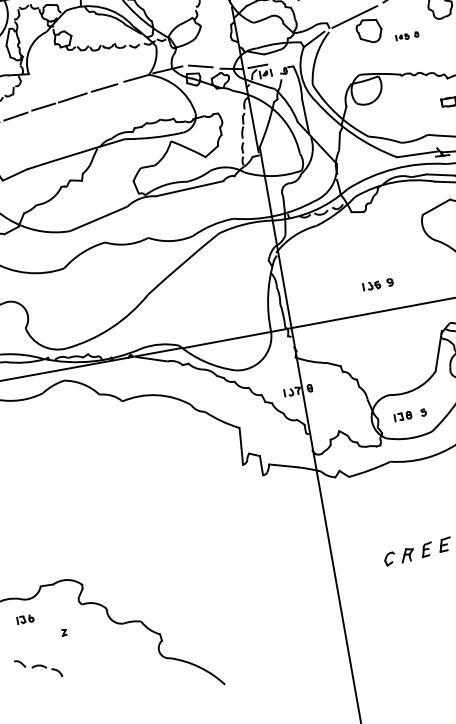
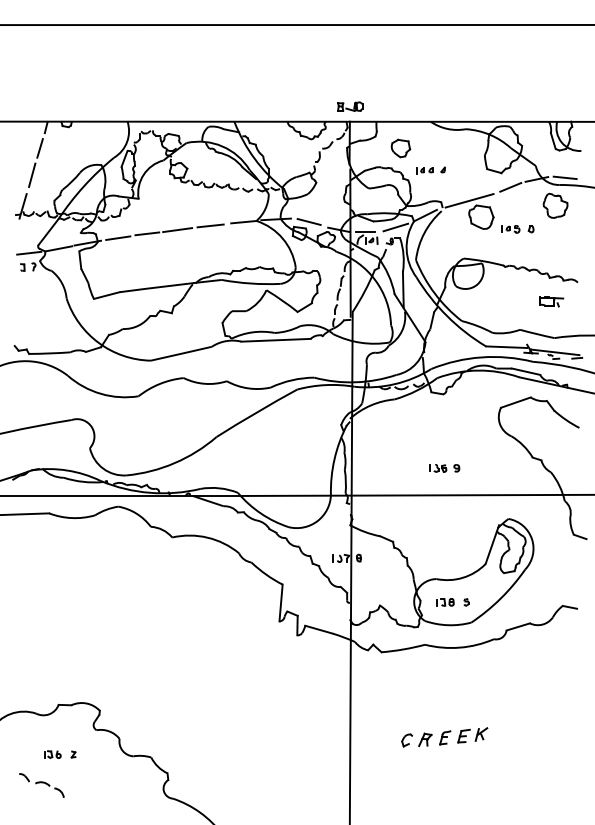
part: (407, 36) -> (517, 229), size x1.43
line: (286, 56) -> (395, 227), added
part: (25, 619) -> (52, 754), moved

